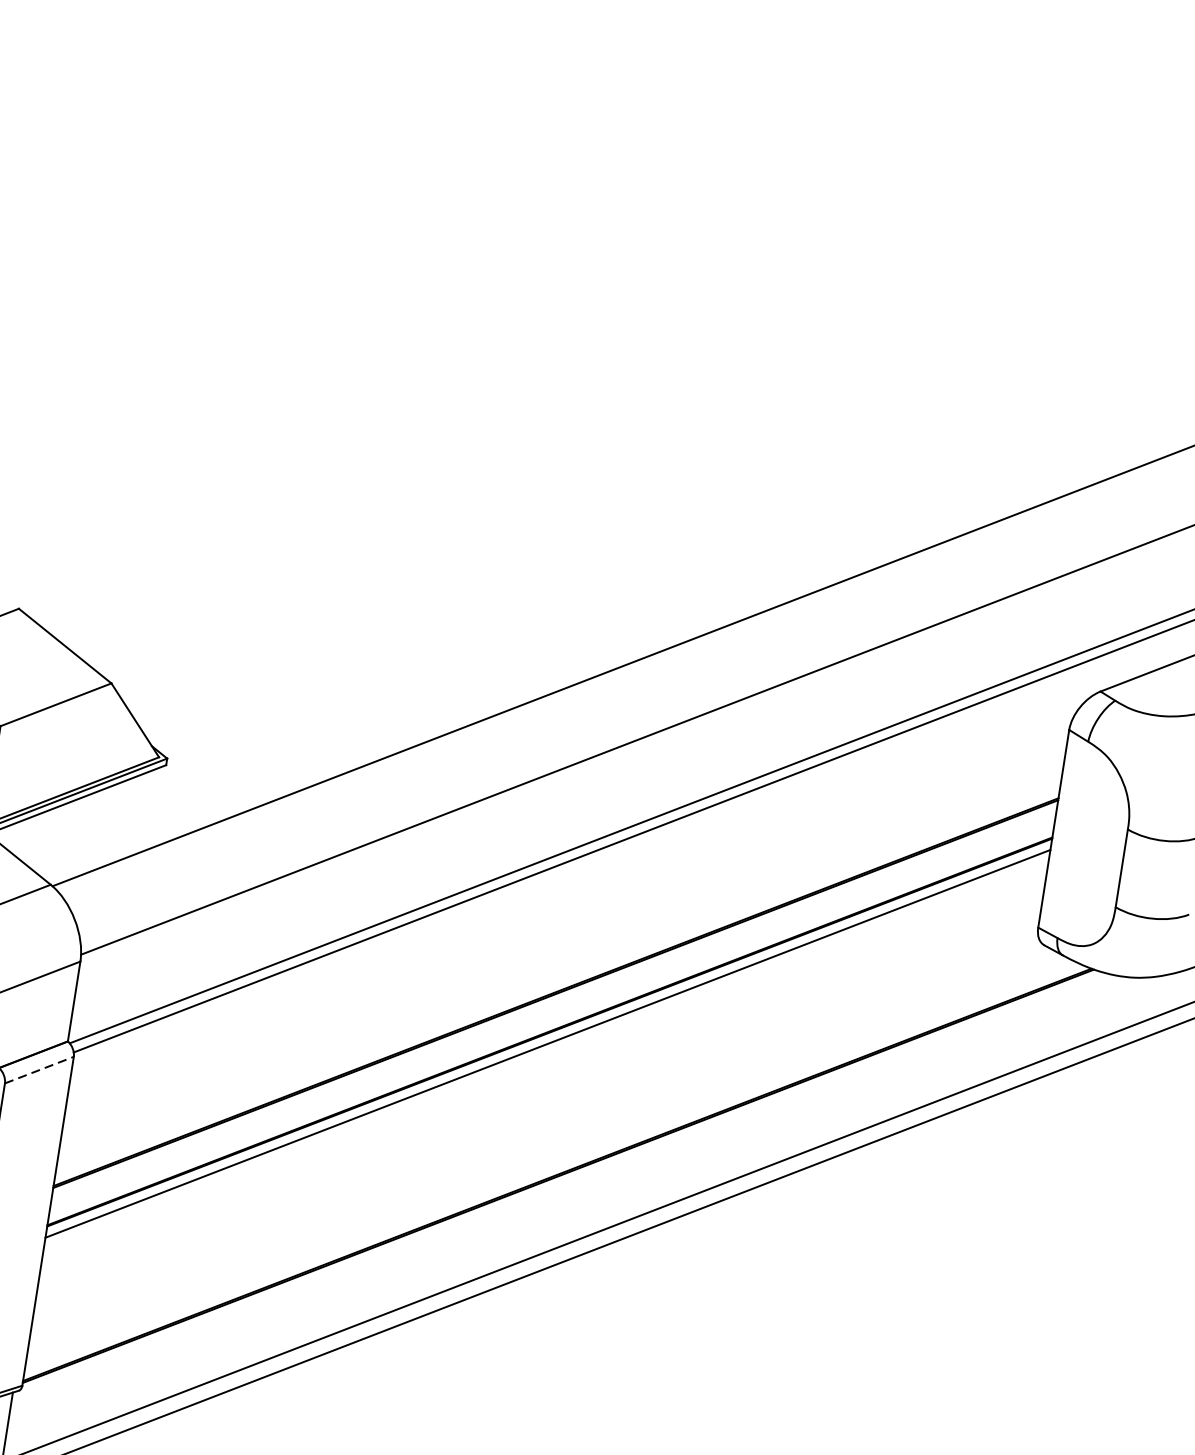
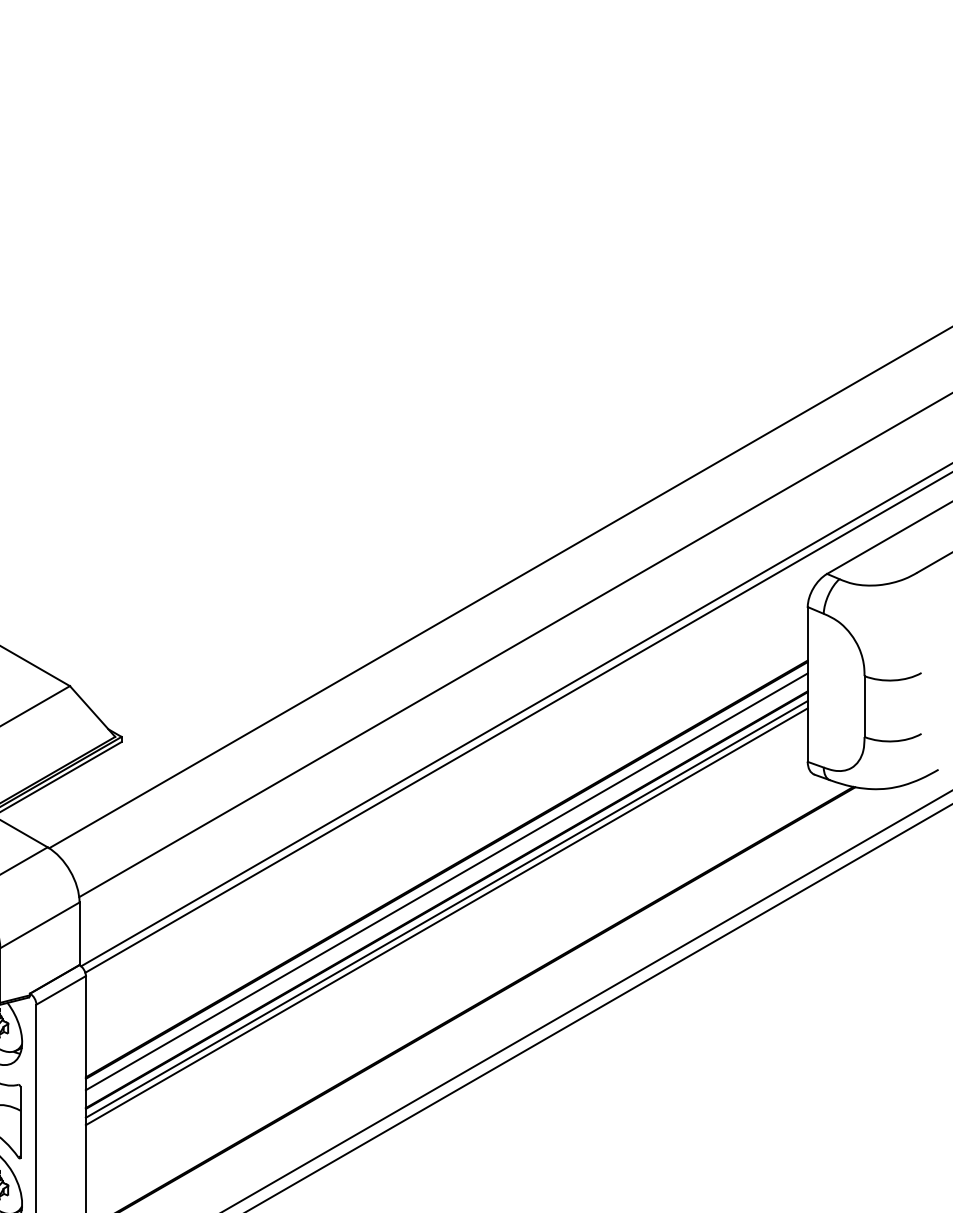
line: (553, 1008) -> (446, 881), added
line: (546, 1052) -> (446, 916), added
line: (39, 1070) -> (61, 990), dashed -> solid

